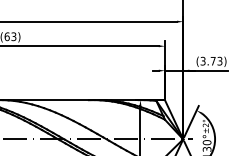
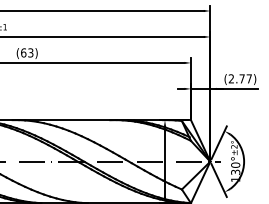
text: (210, 60) -> (239, 78), (3.73) -> (2.77)

